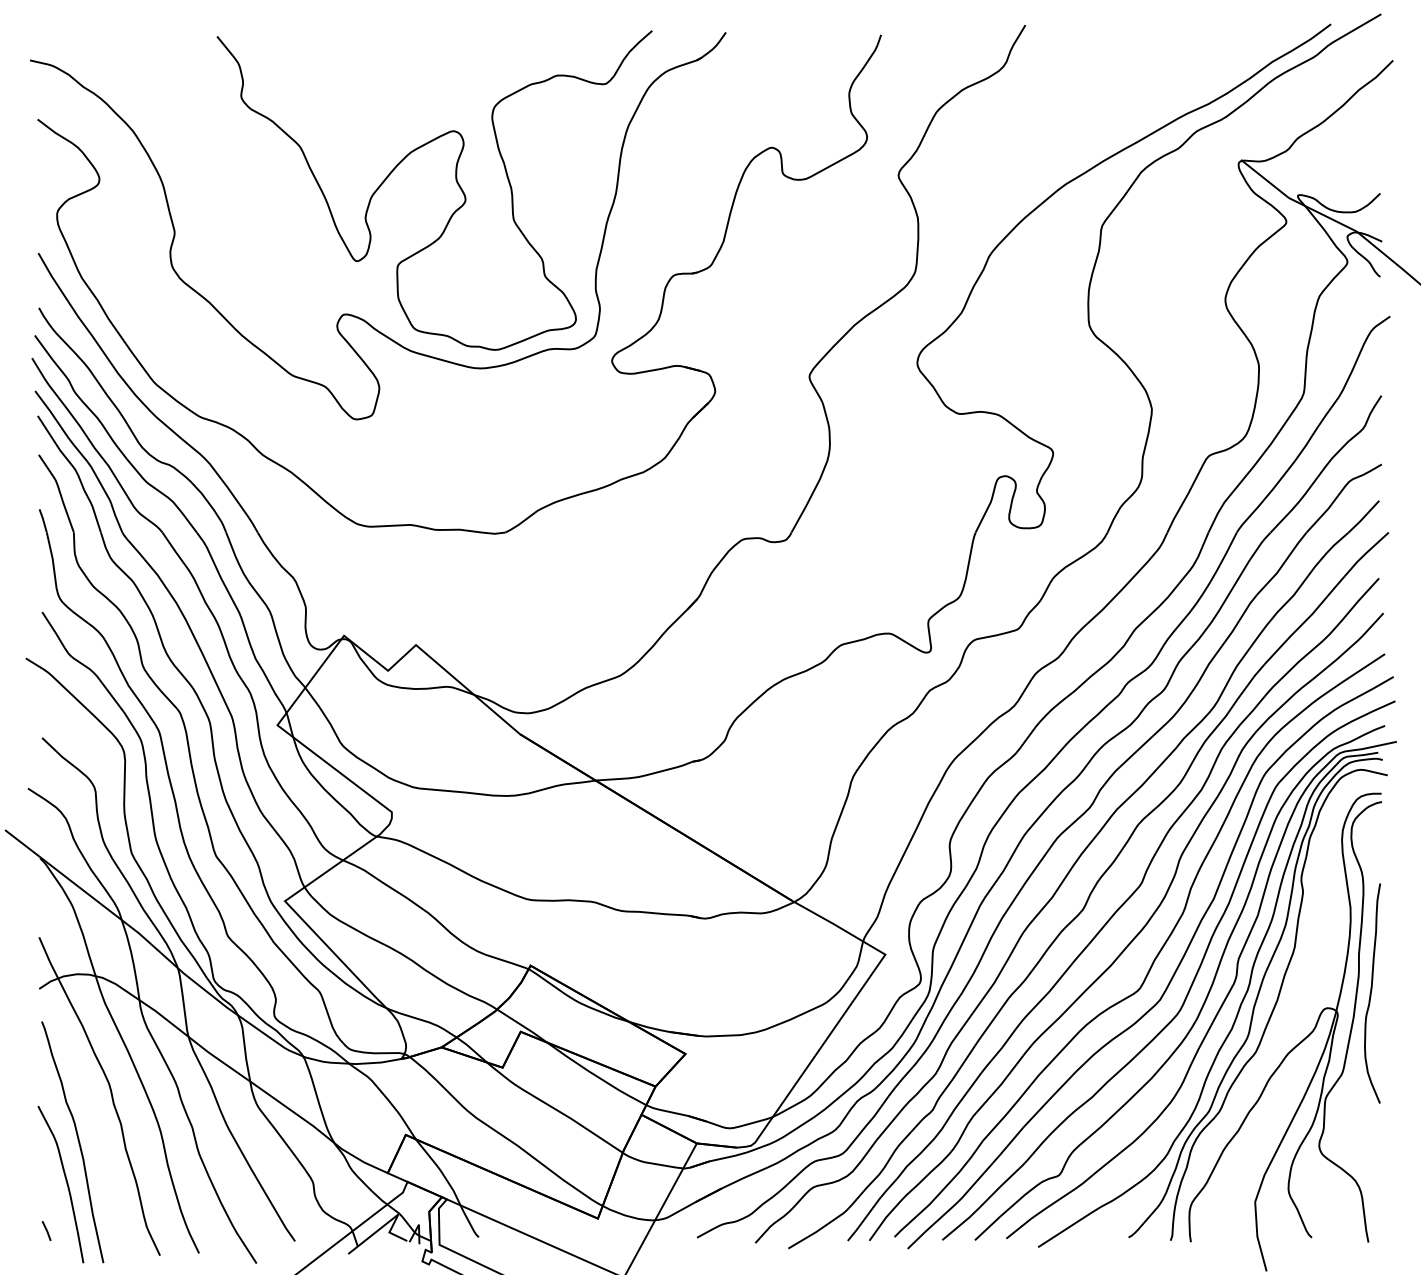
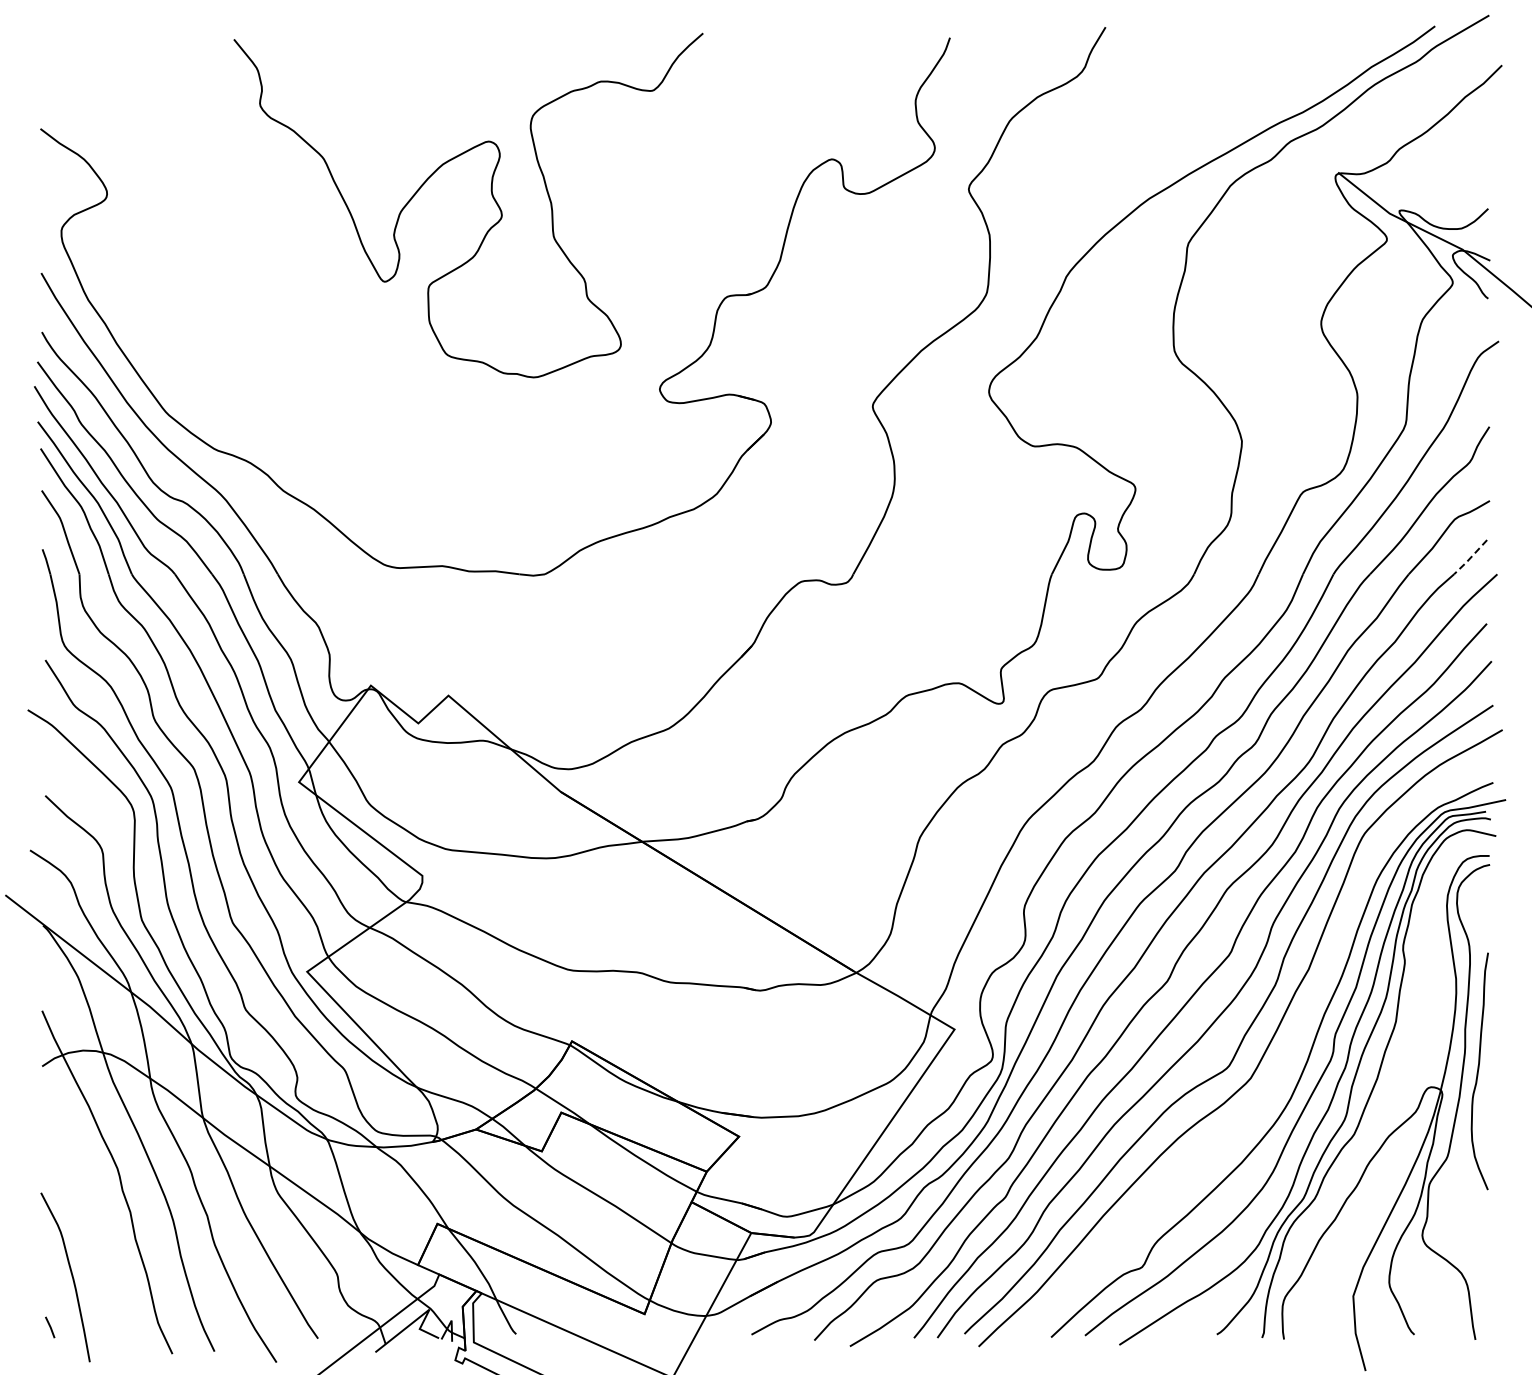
part: (352, 314) -> (380, 339), removed
line: (1363, 517) -> (1470, 558), solid -> dashed
curve: (1192, 981) -> (1285, 1058), removed
curve: (77, 1140) -> (83, 1229), removed

